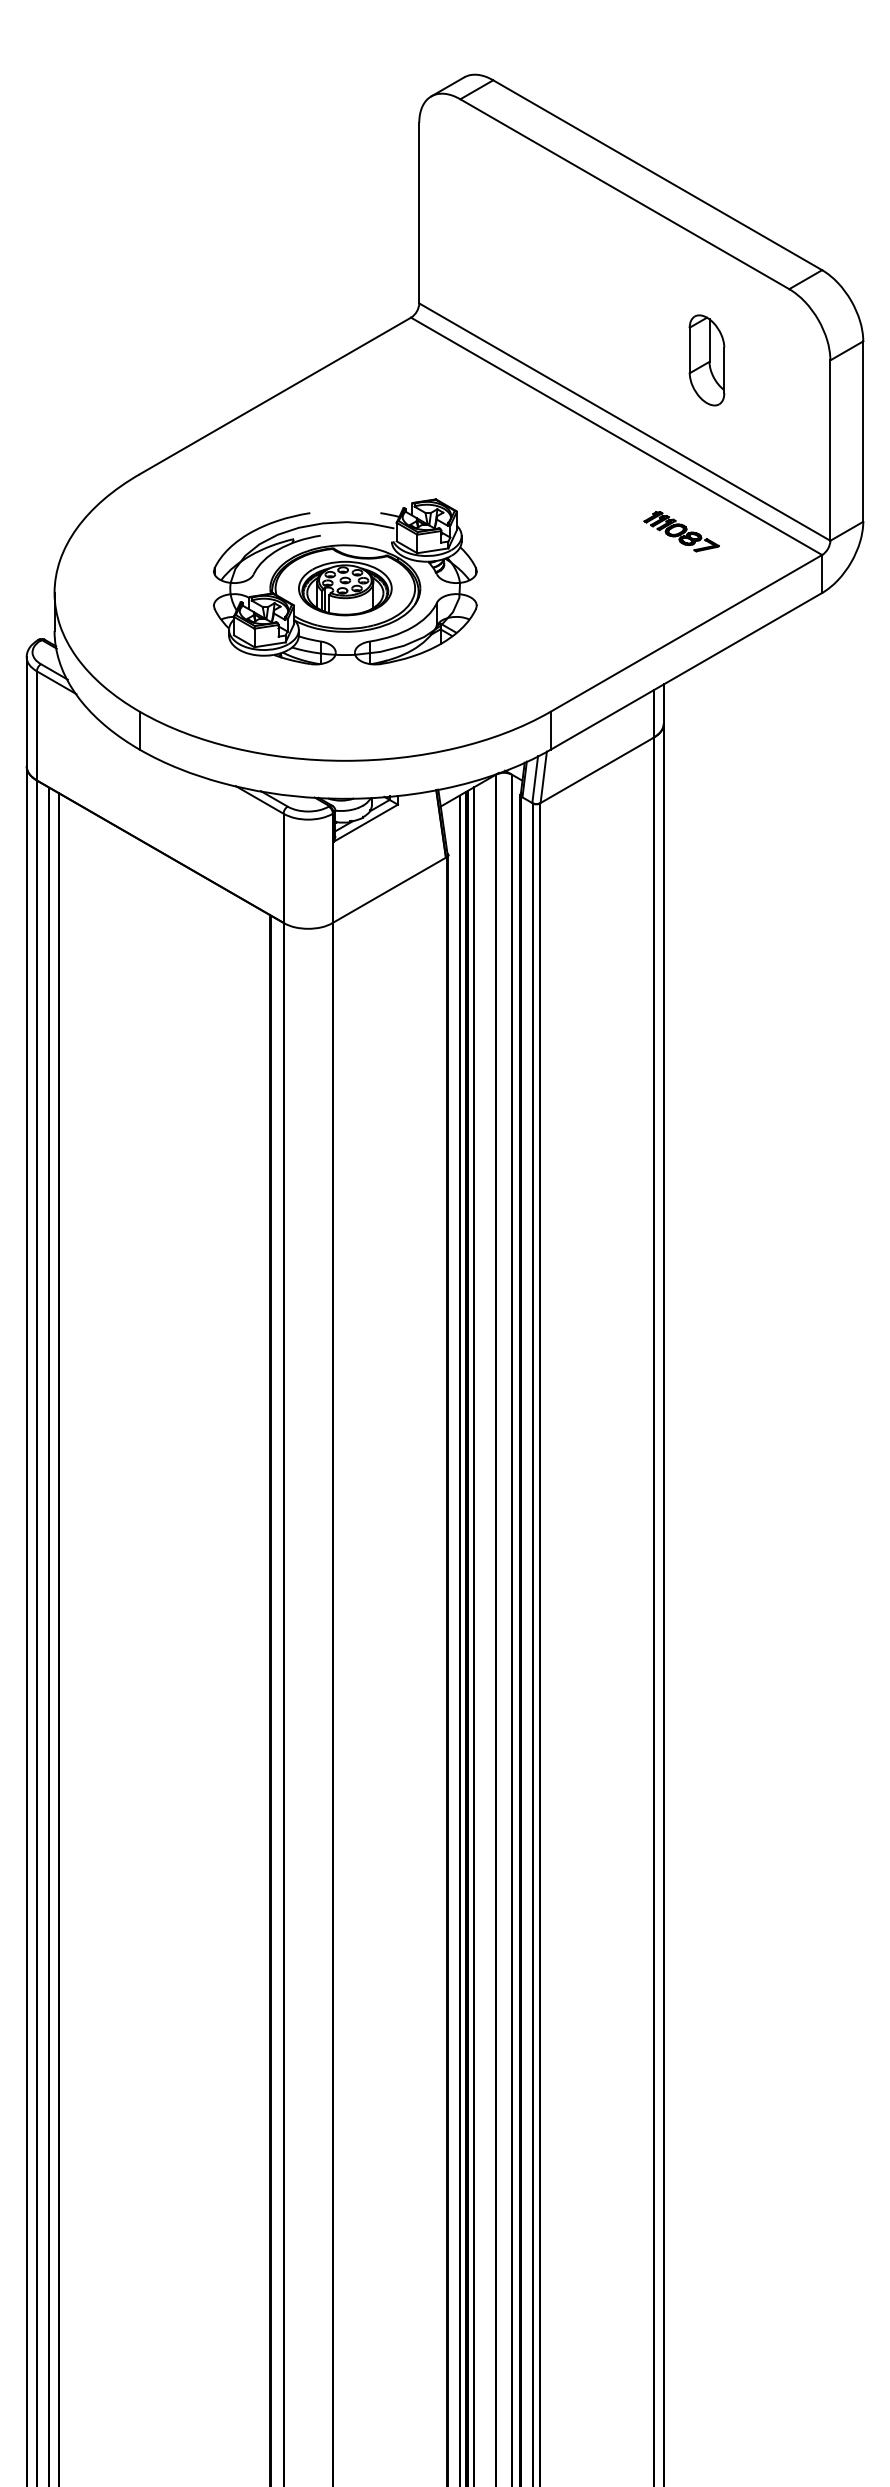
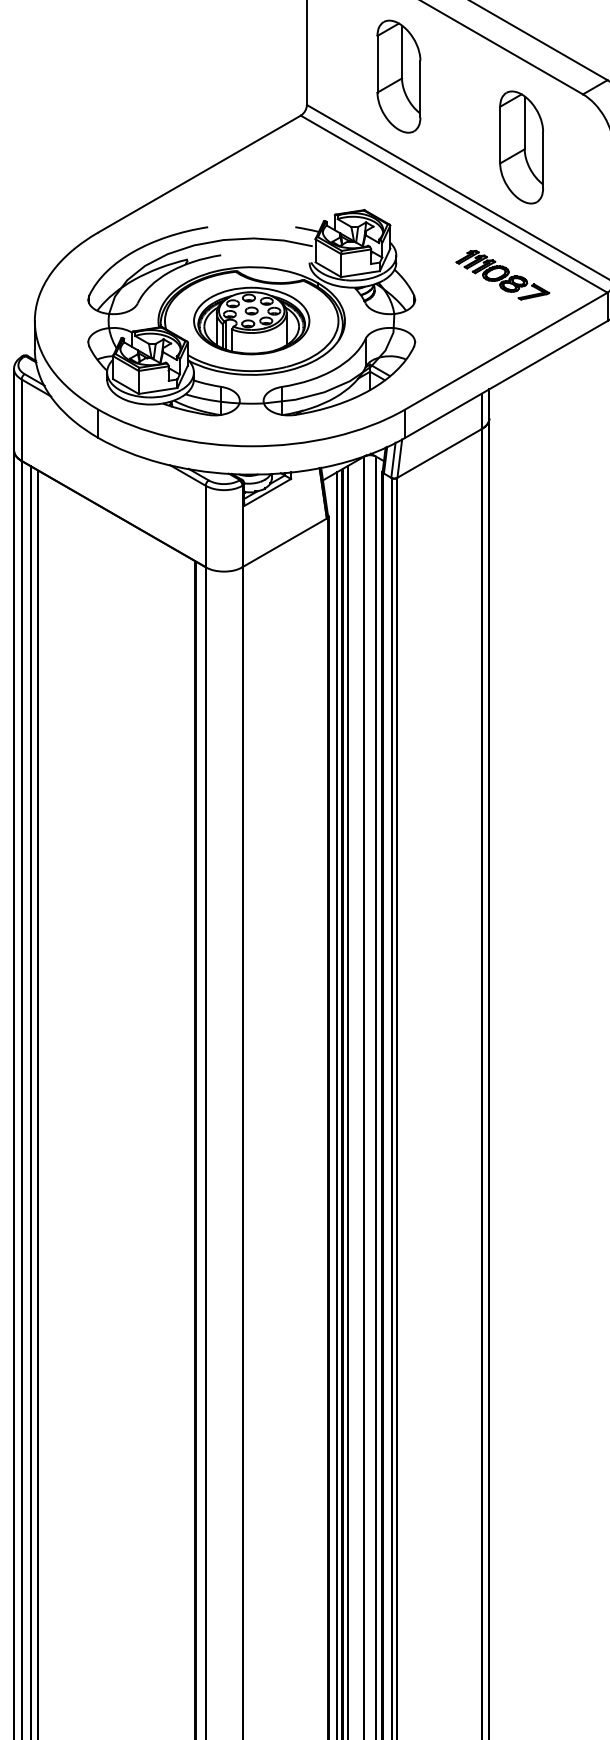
part: (542, 265) -> (398, 76), added
part: (706, 360) -> (521, 147), size x1.67
part: (681, 531) -> (502, 275), size x1.67
part: (345, 581) -> (251, 312), size x1.67

